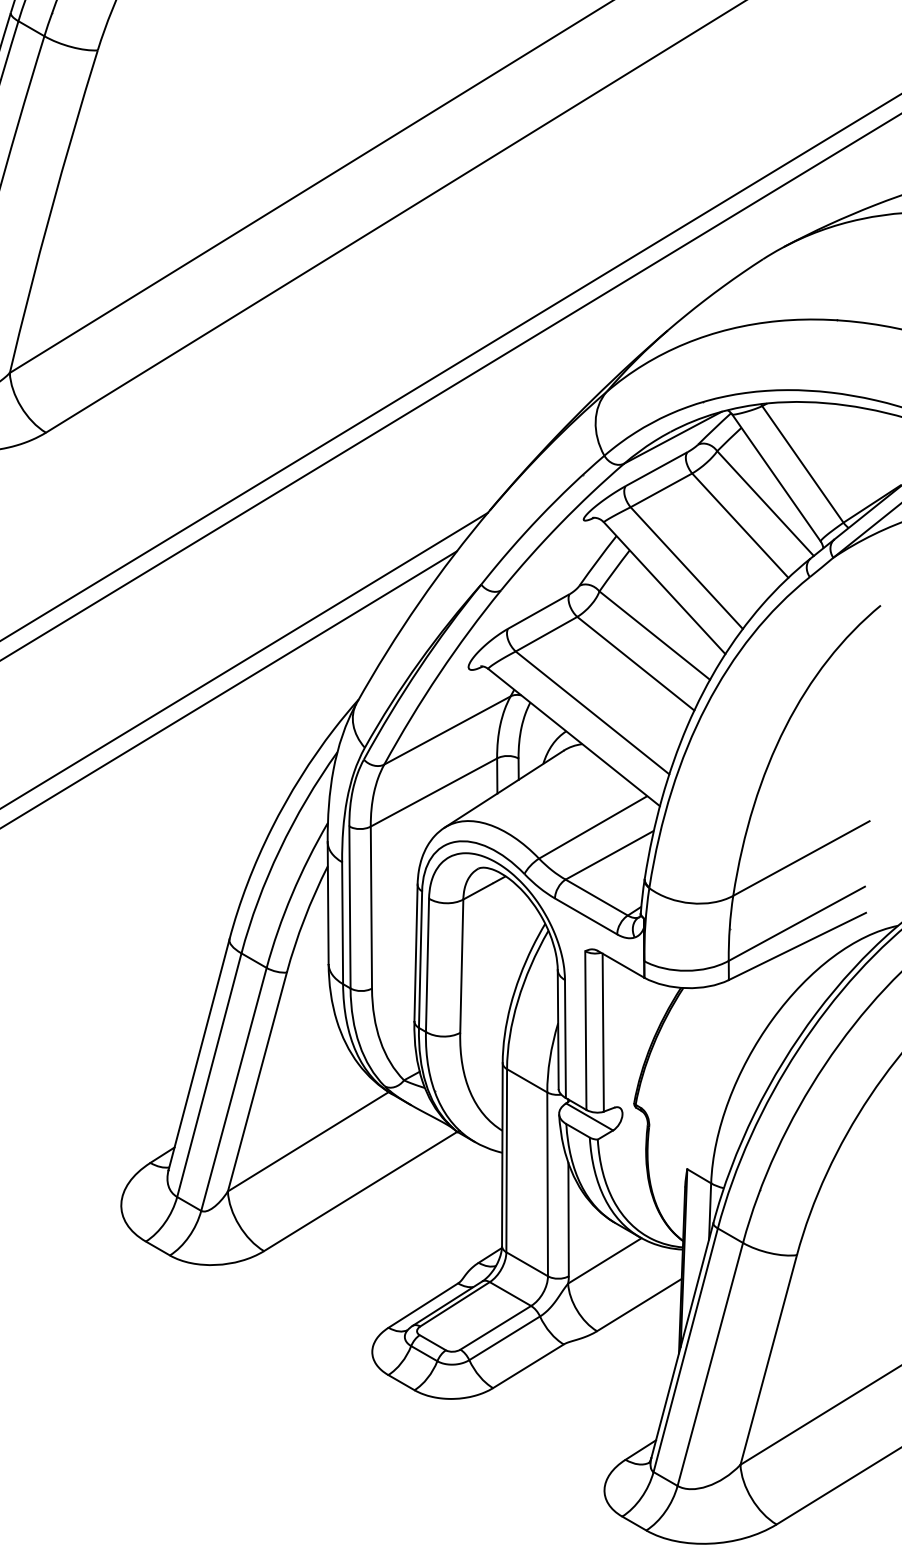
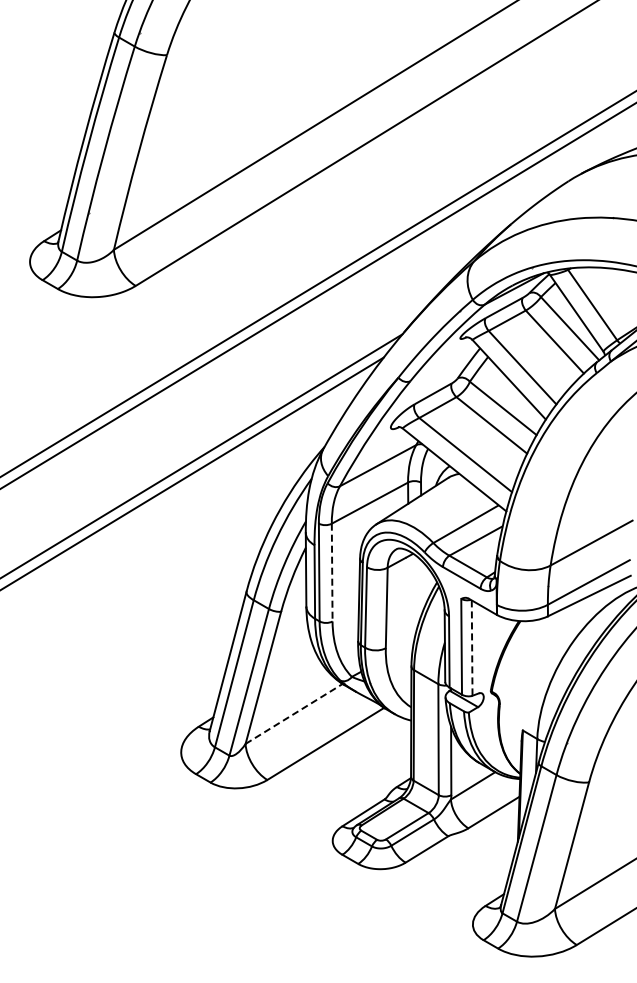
line: (371, 907) -> (332, 572), solid -> dashed
line: (603, 1033) -> (472, 648), solid -> dashed
line: (308, 1141) -> (294, 713), solid -> dashed

